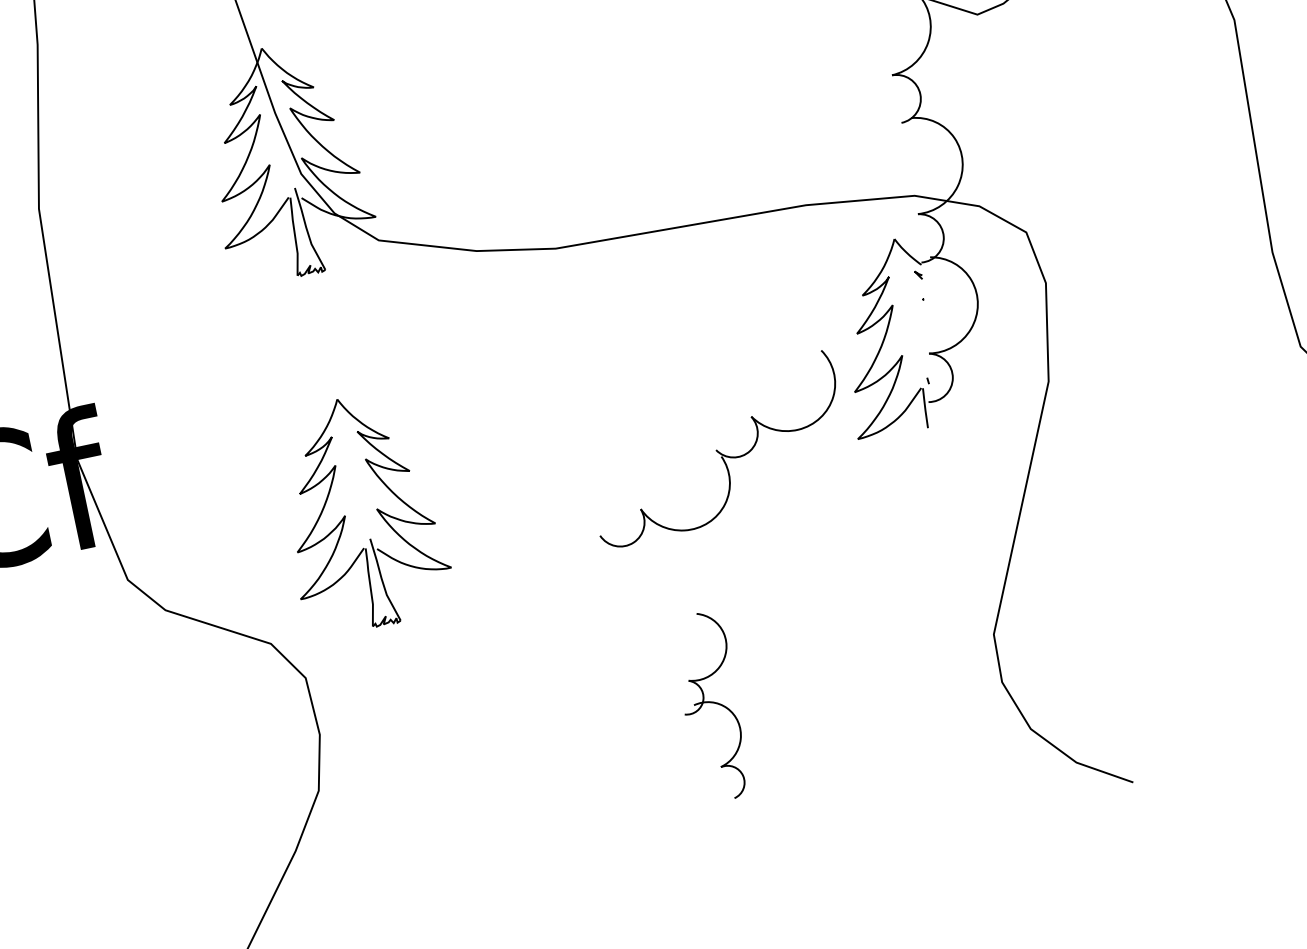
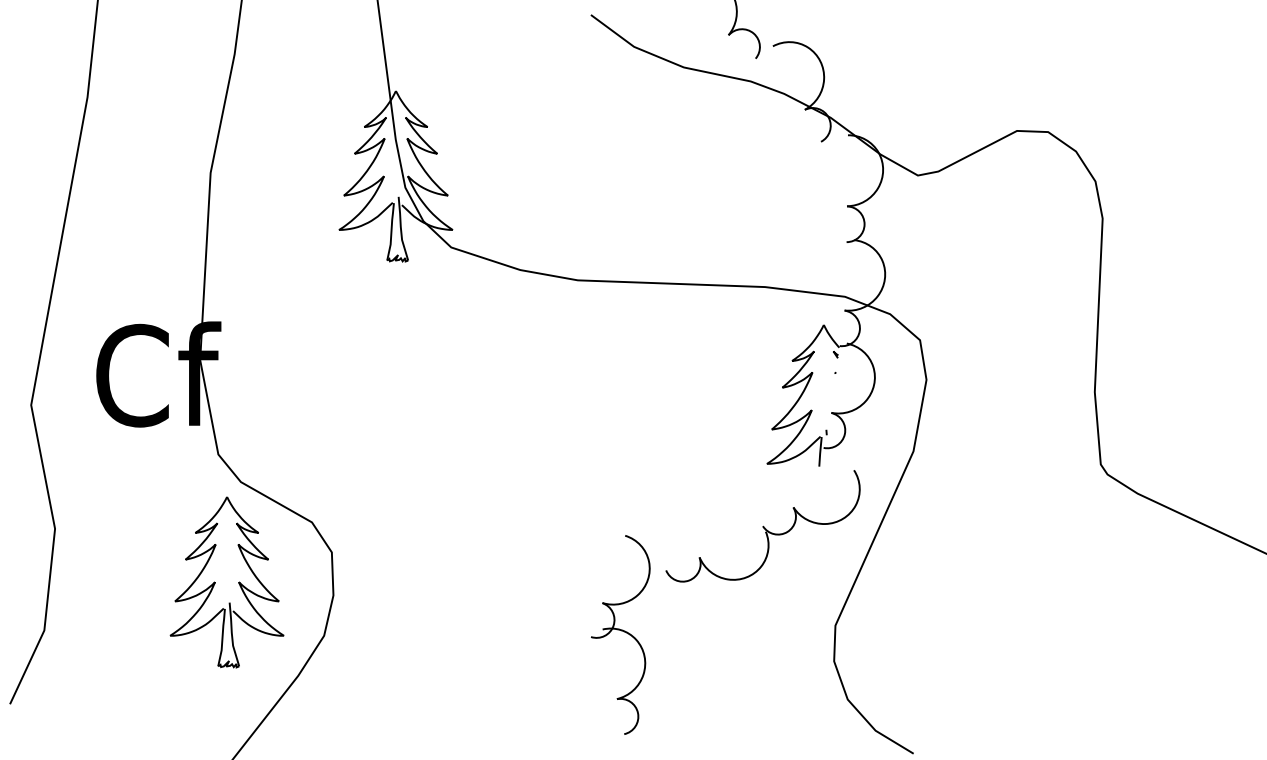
part: (715, 450) -> (762, 526), moved
part: (360, 512) -> (226, 582), moved
part: (711, 706) -> (620, 634), size x1.43

